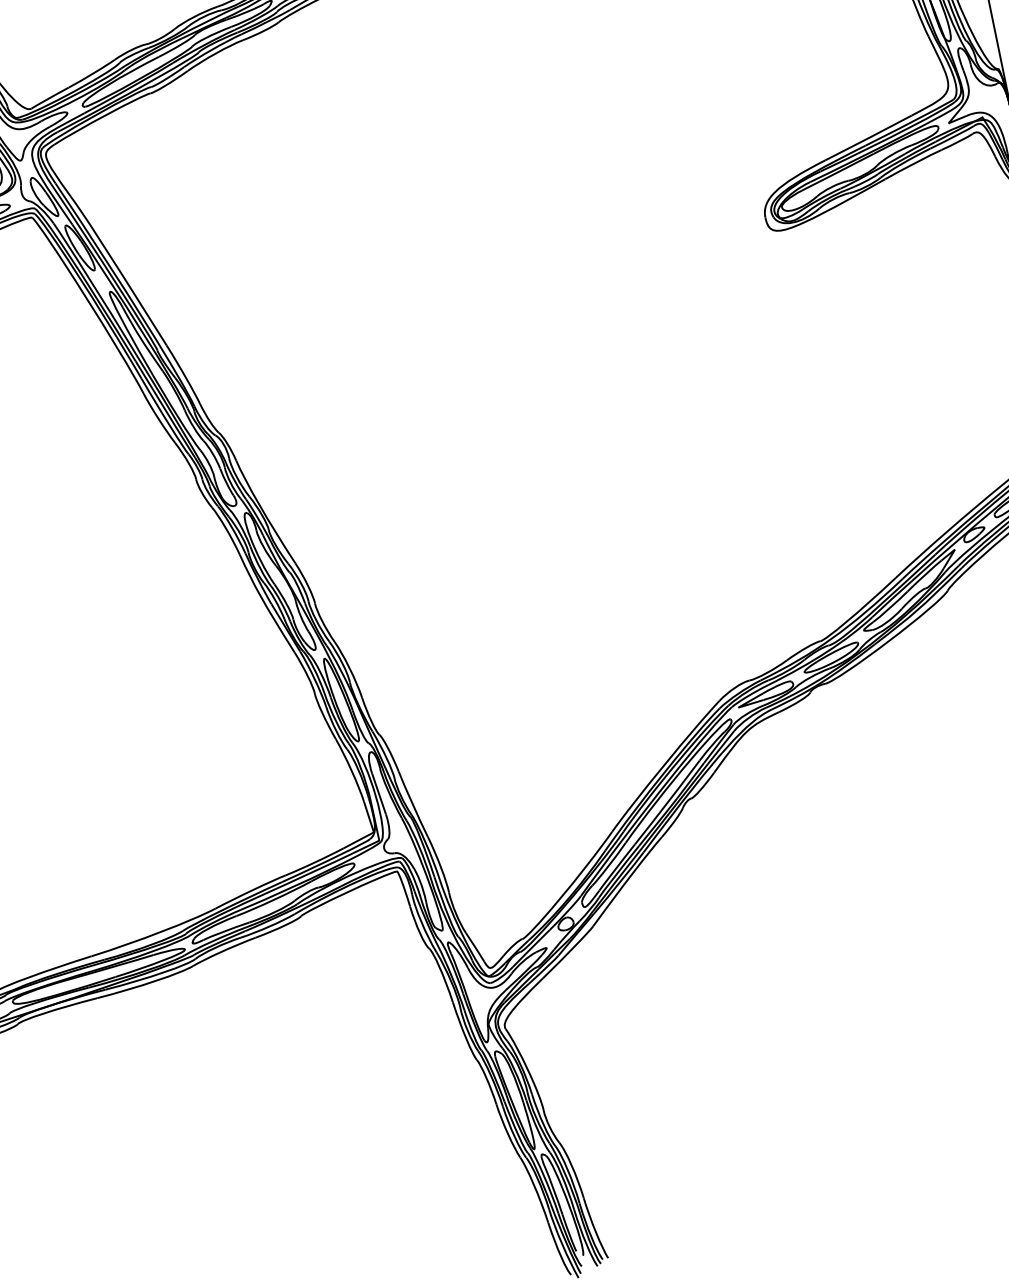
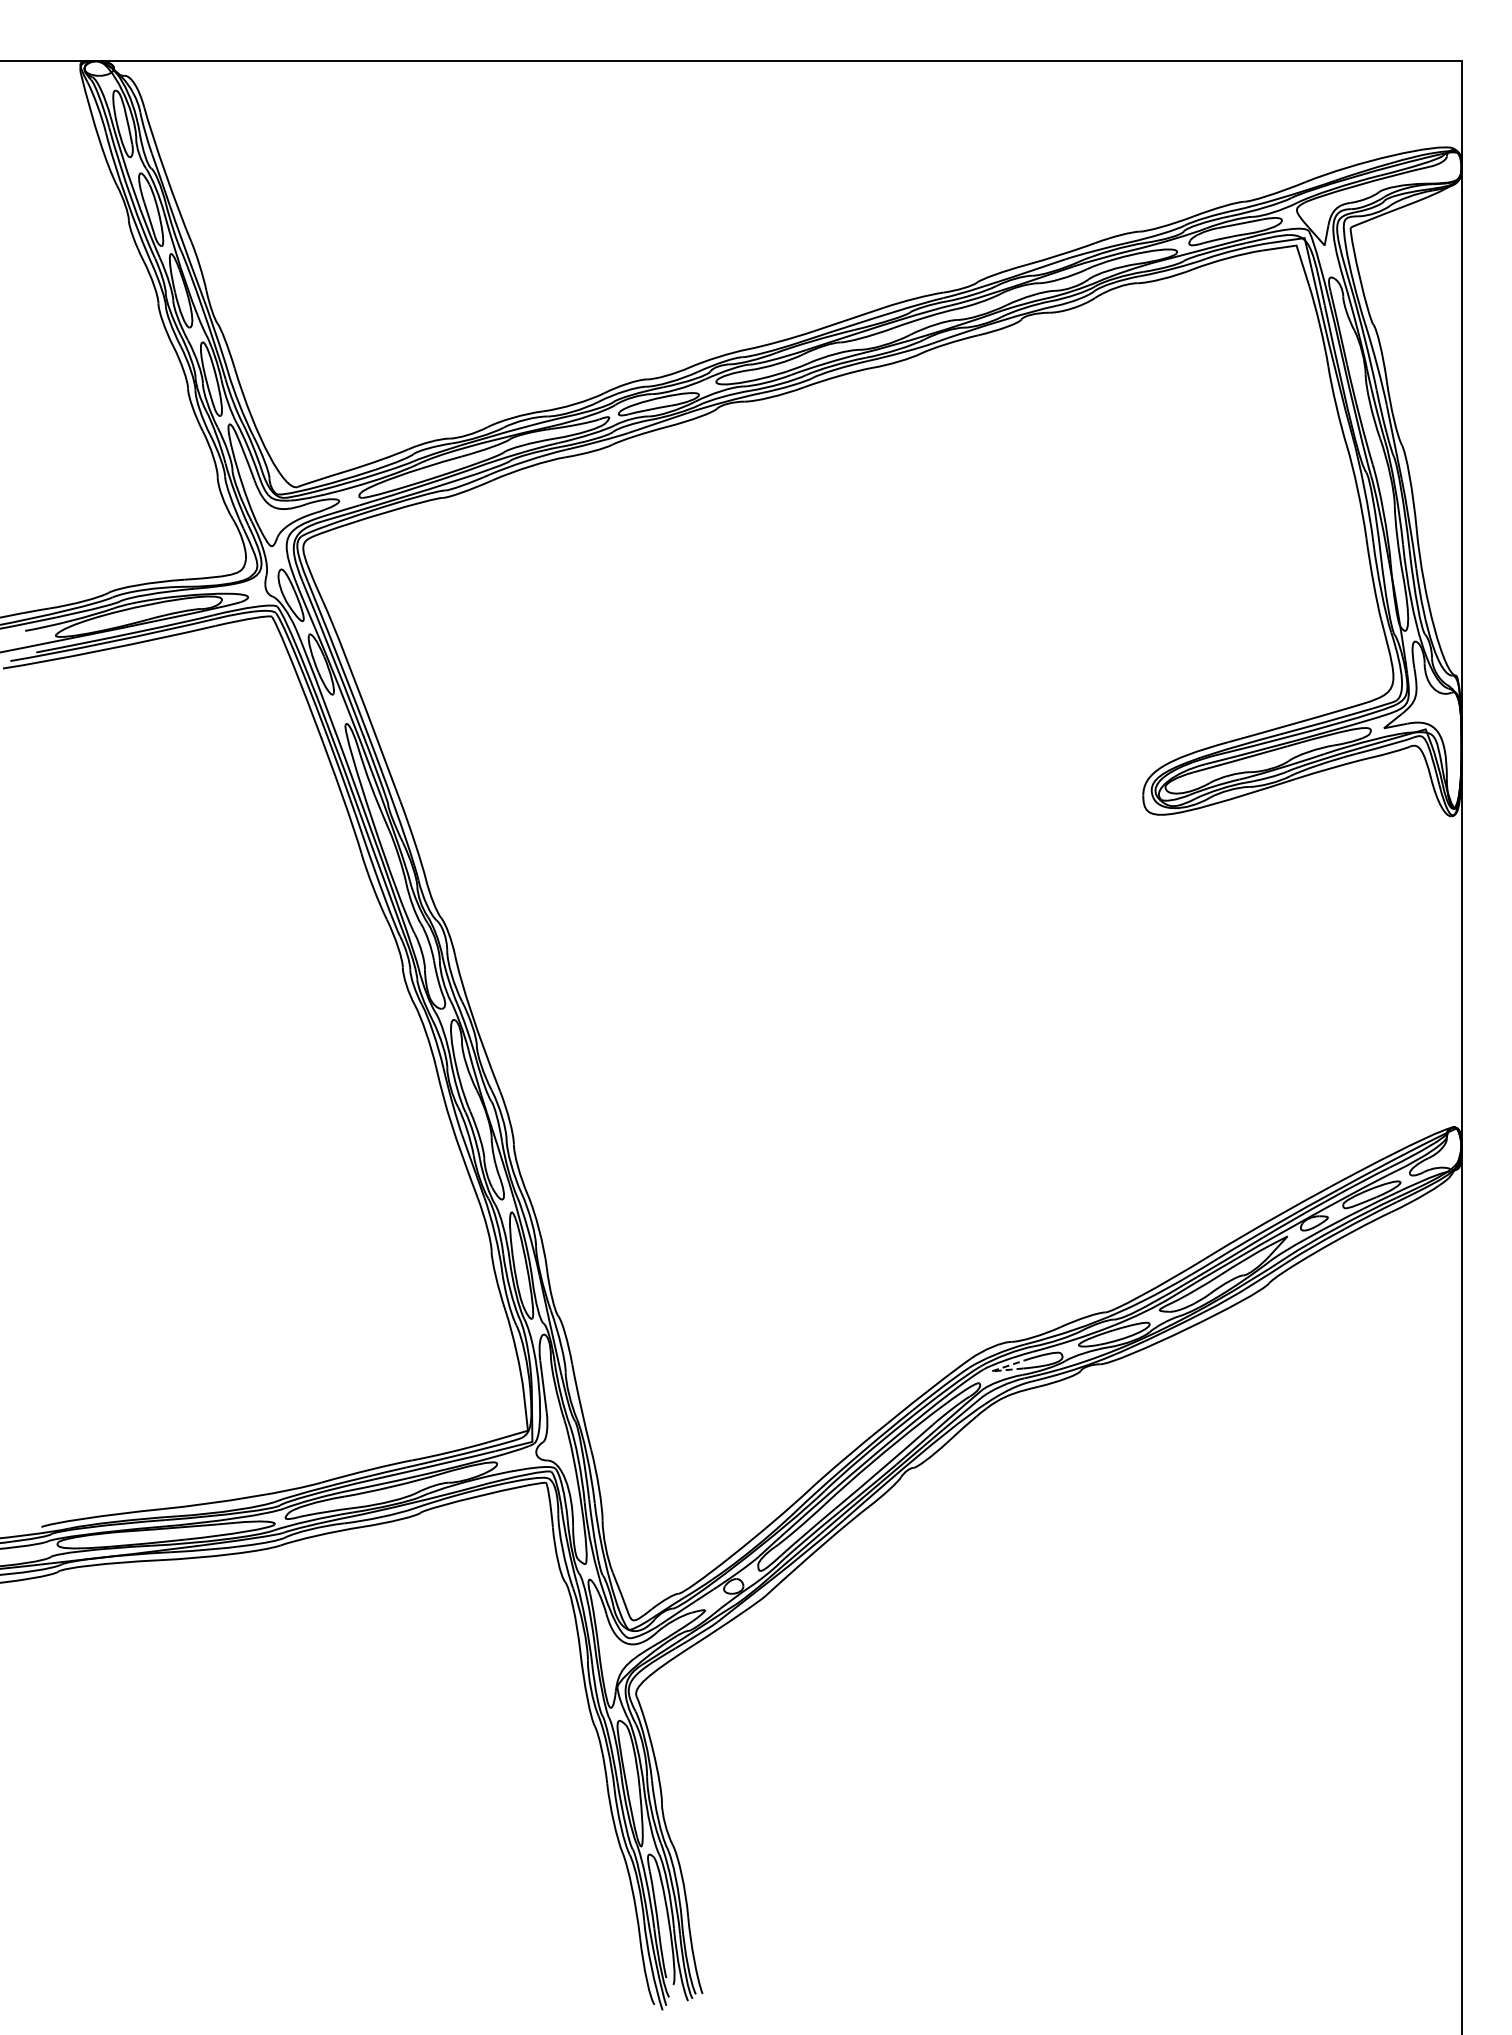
line: (739, 707) -> (992, 1371), solid -> dashed

